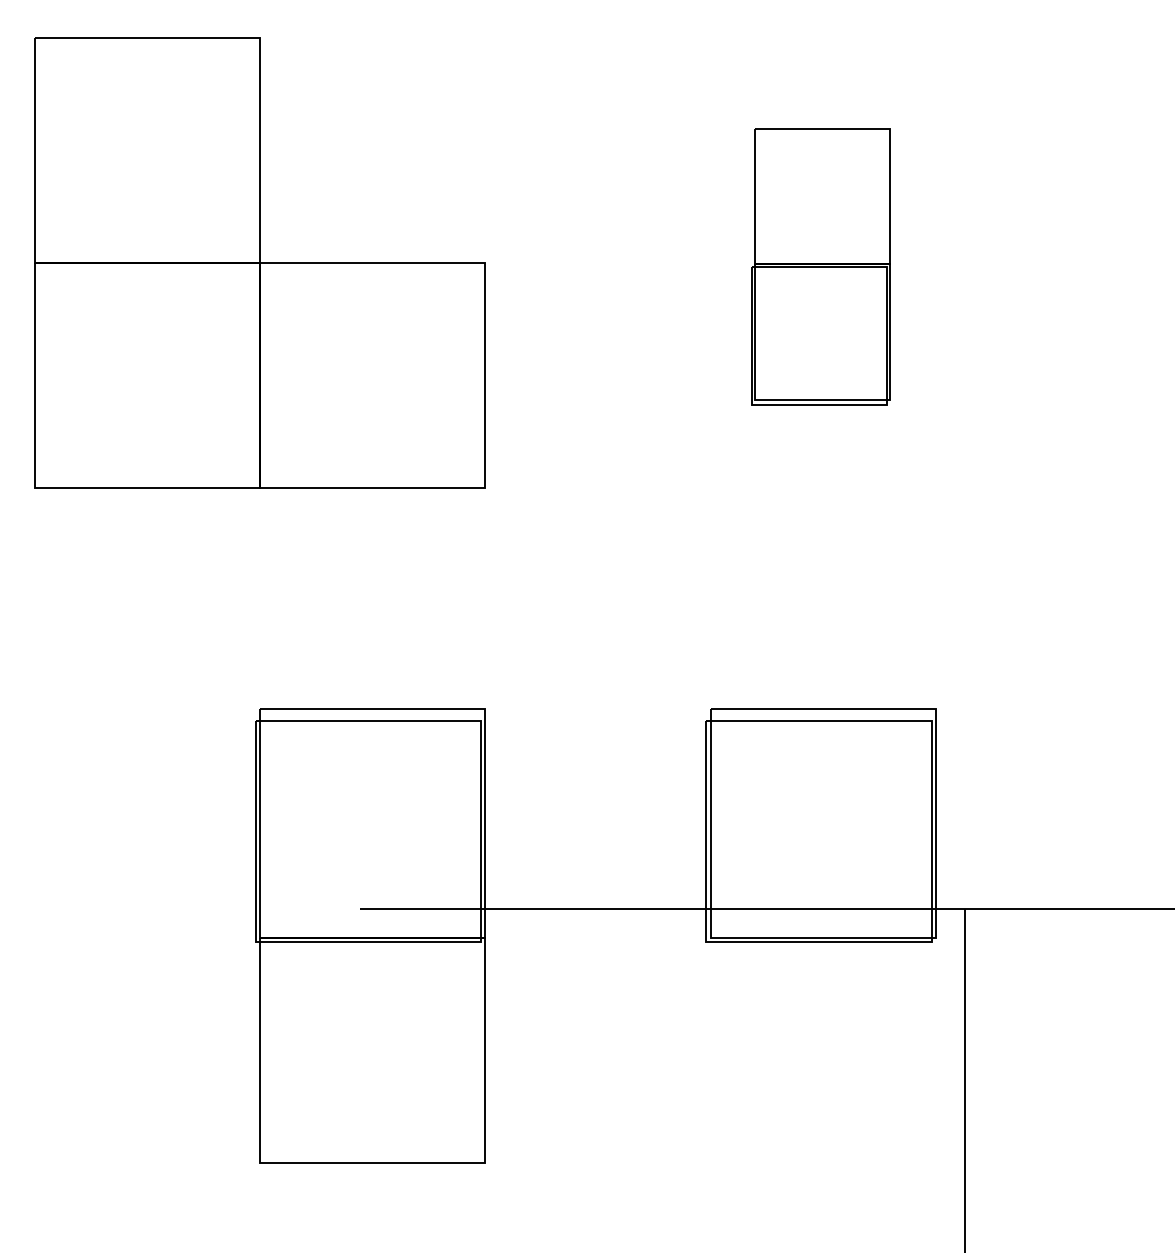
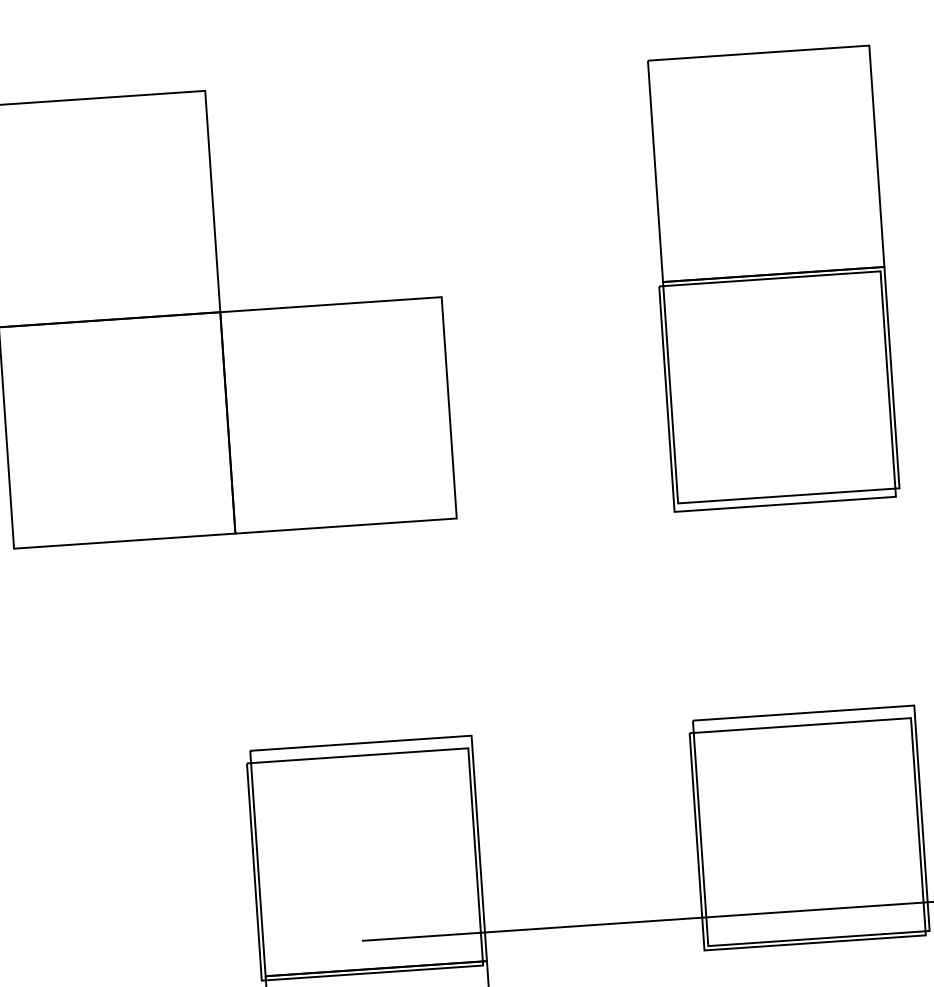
part: (820, 266) -> (771, 278), size x1.67

